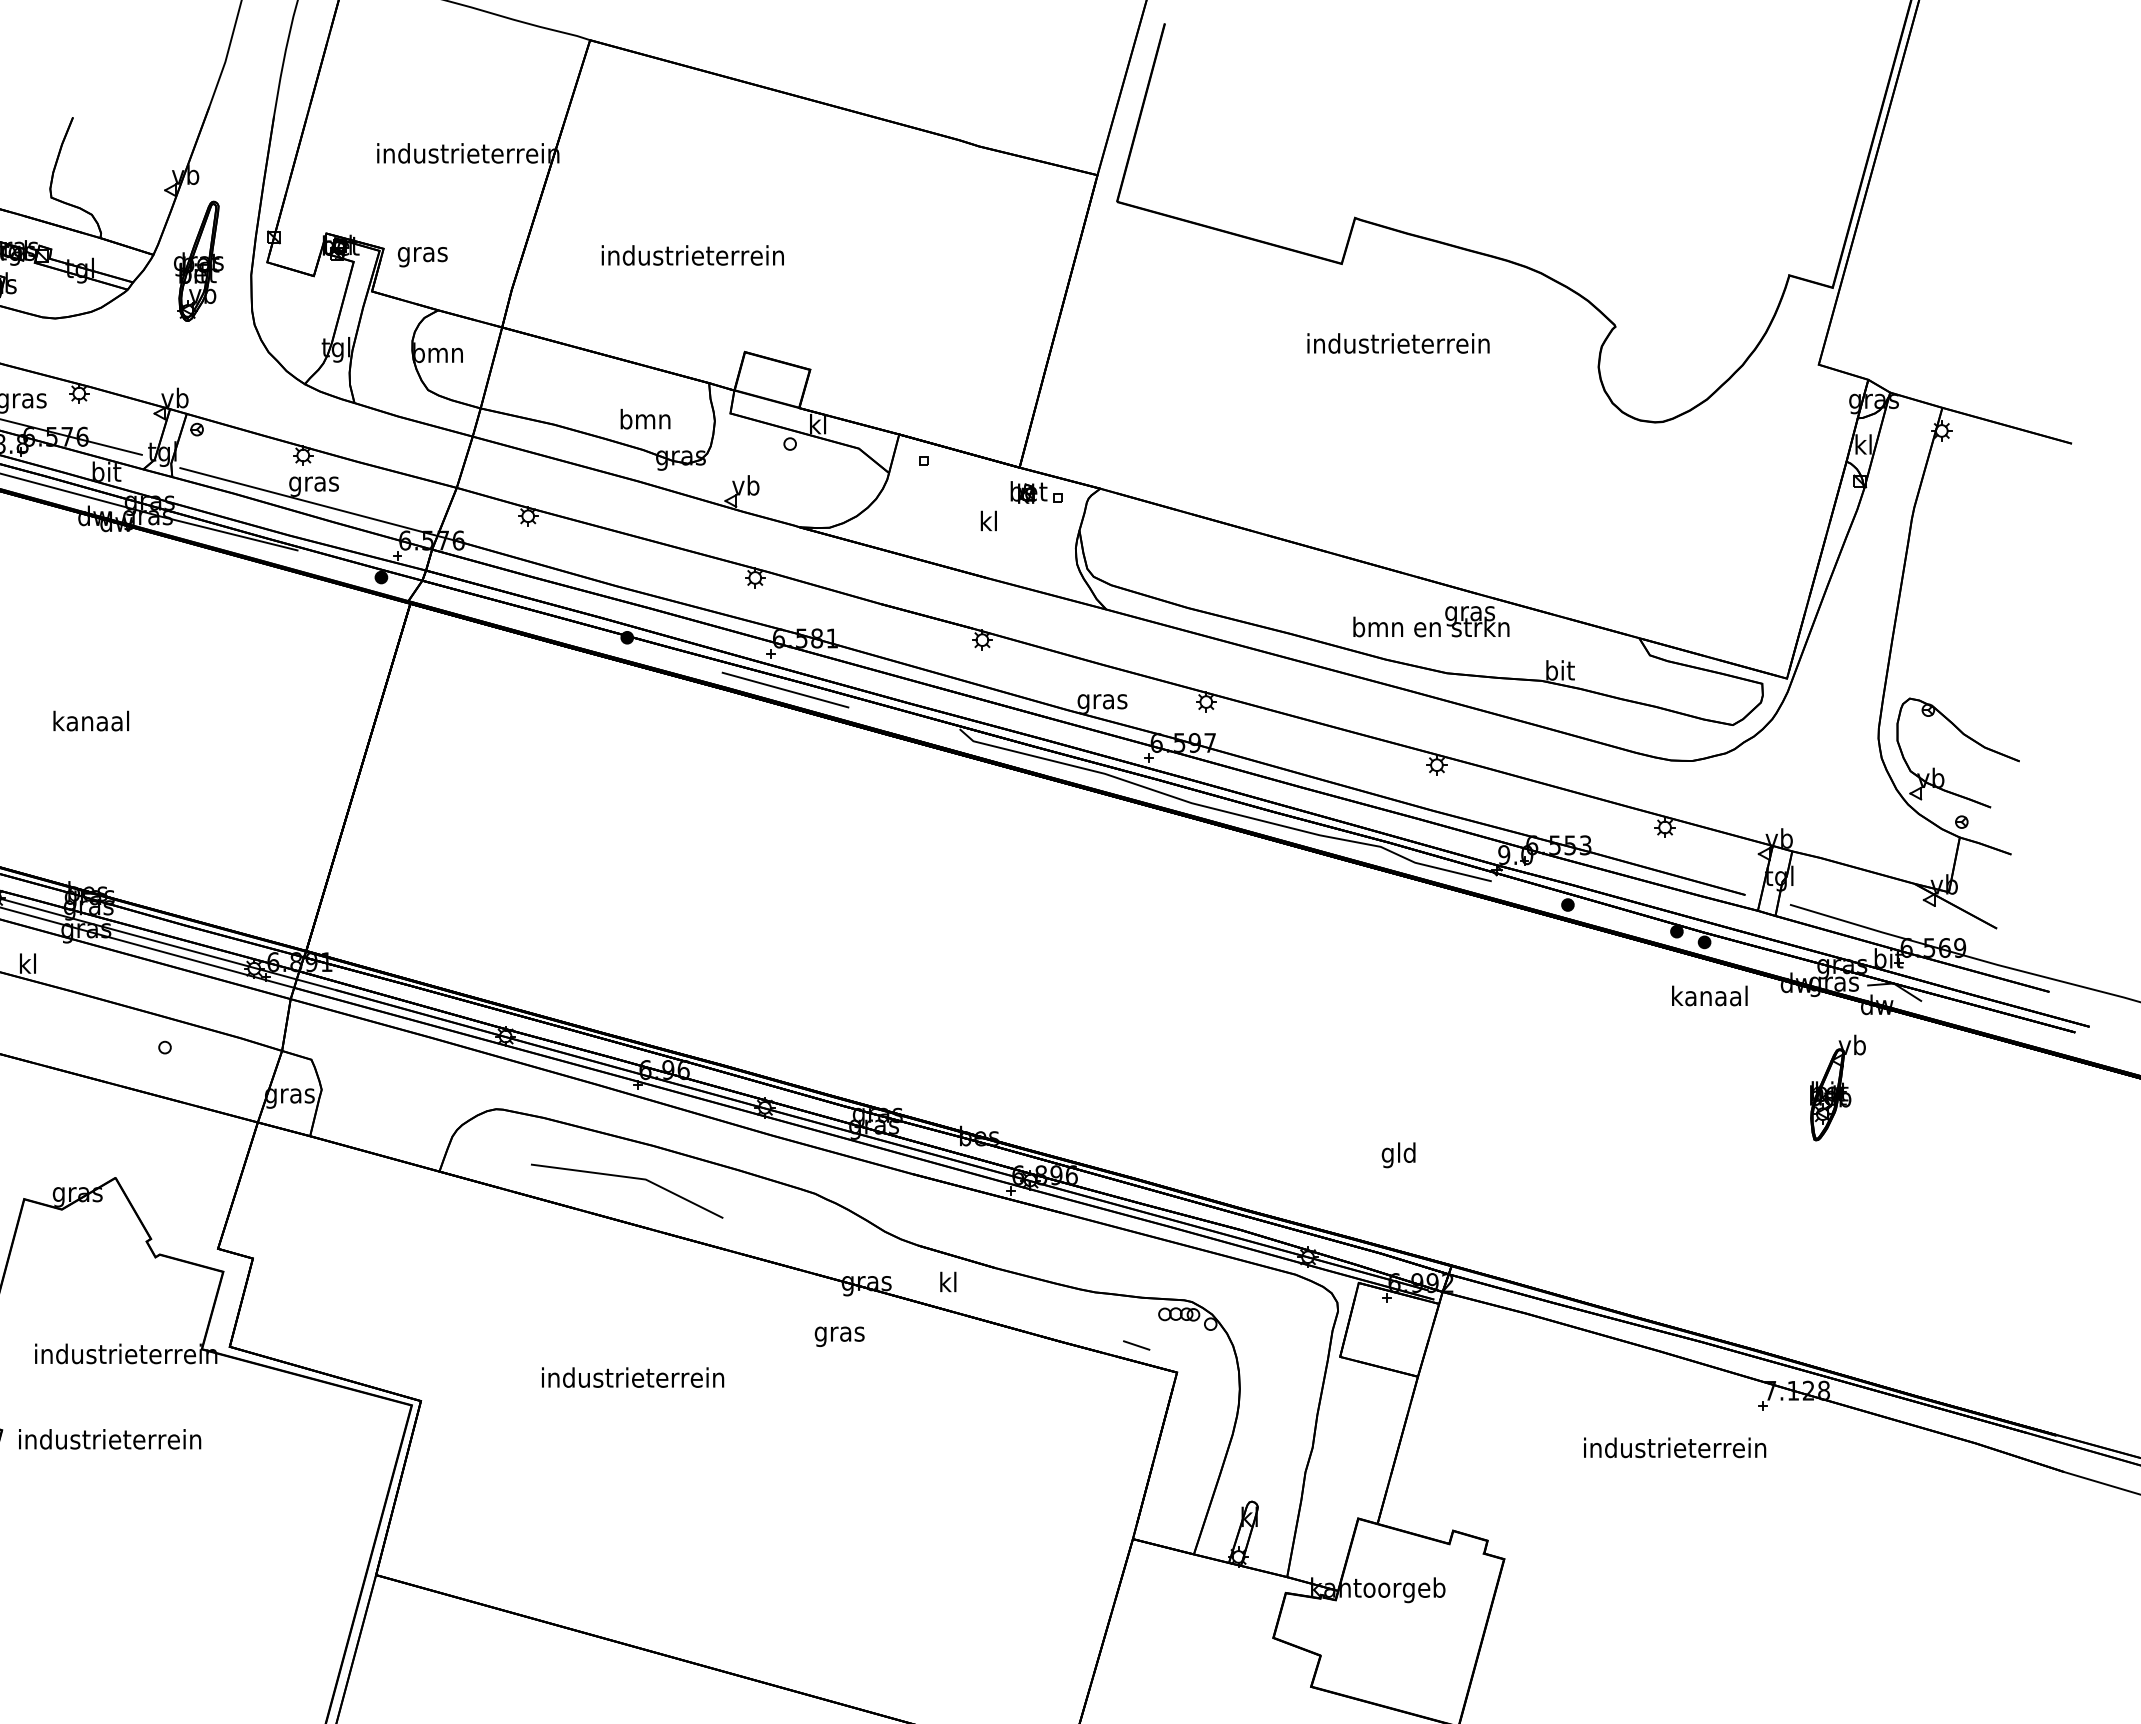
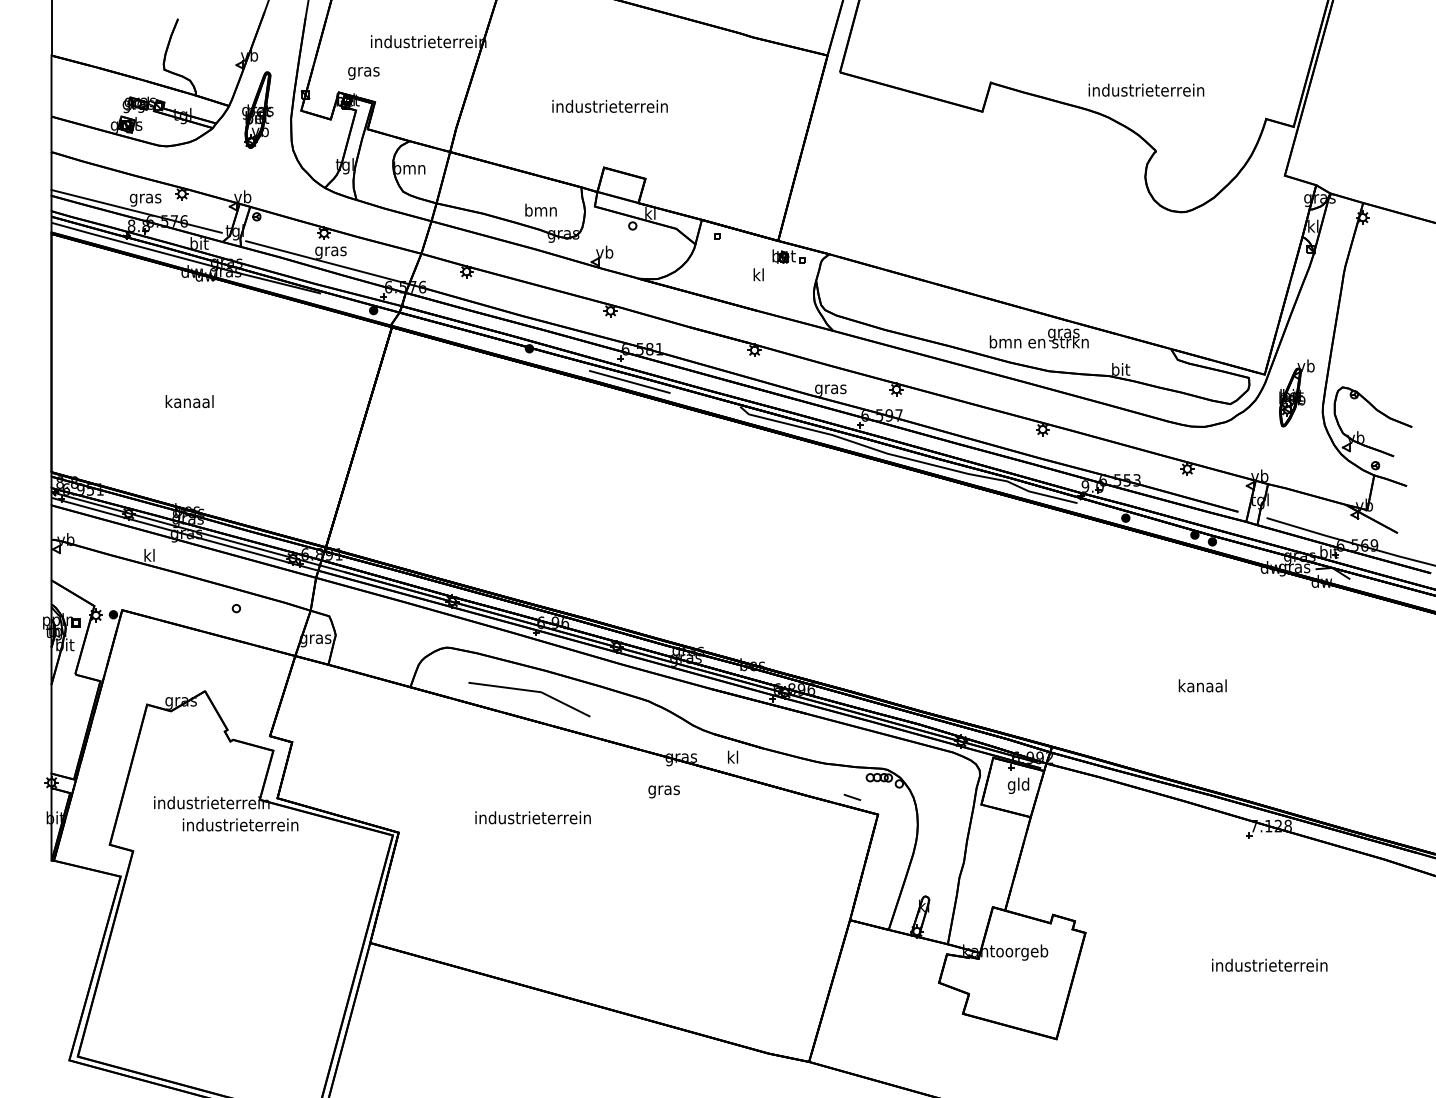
text: (691, 254) -> (609, 105), moved
text: (422, 257) -> (363, 73), moved
text: (1398, 342) -> (1146, 89), moved
text: (1709, 995) -> (1202, 685), moved
part: (1837, 1088) -> (1296, 393), moved
text: (1398, 1154) -> (1018, 785), moved
text: (109, 1438) -> (240, 824), moved
text: (1674, 1446) -> (1269, 964), moved

